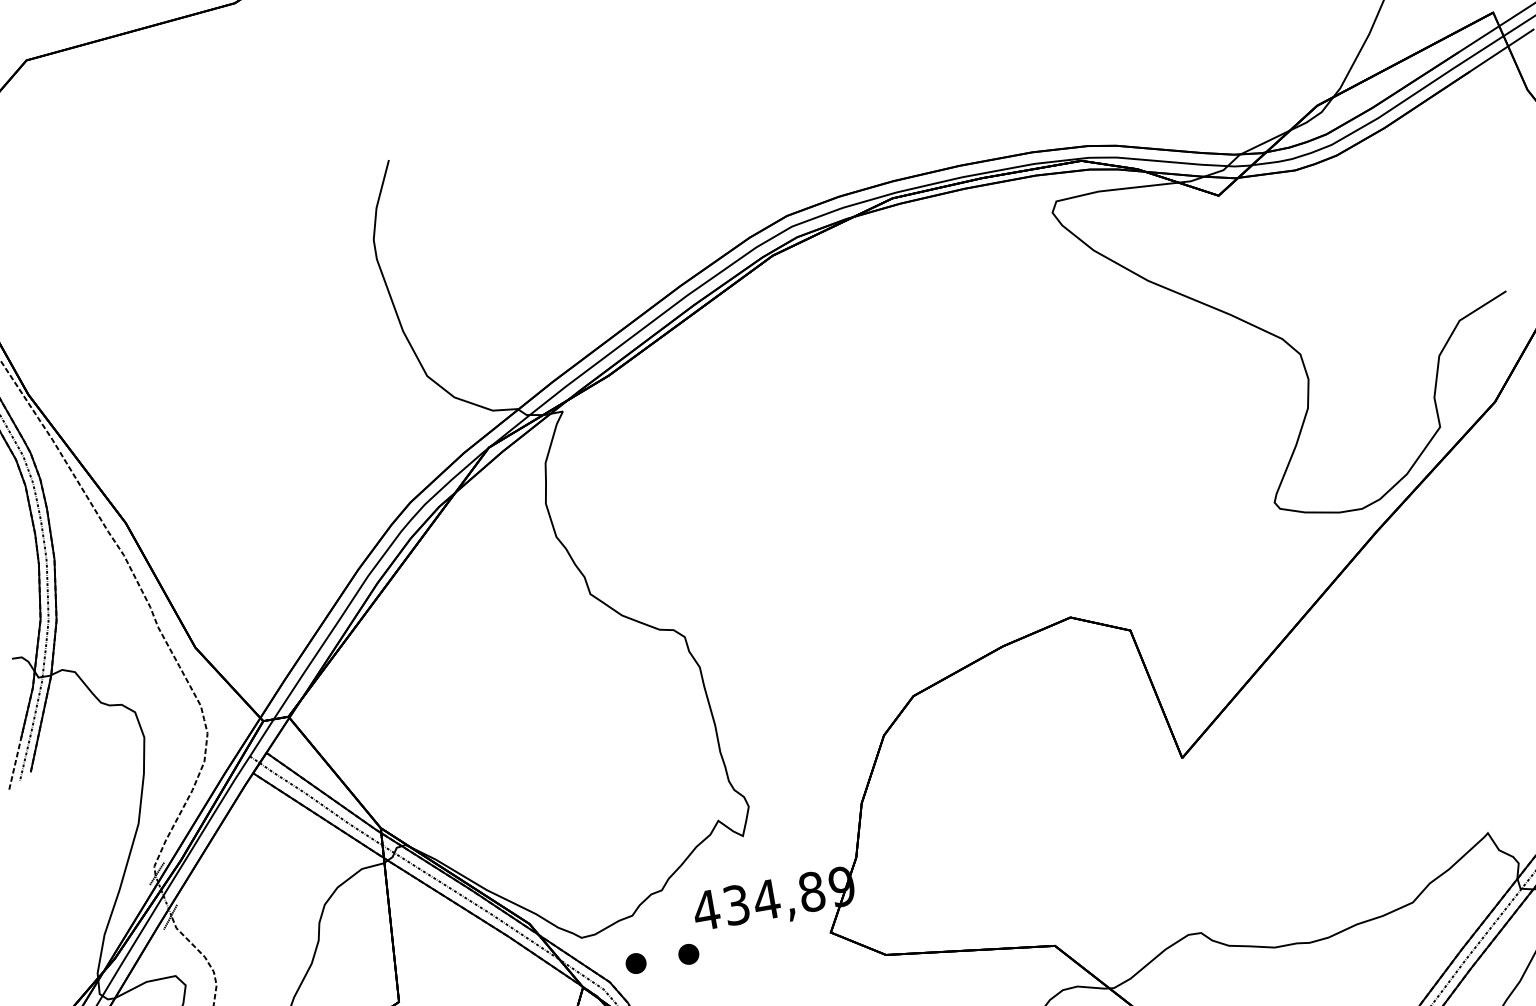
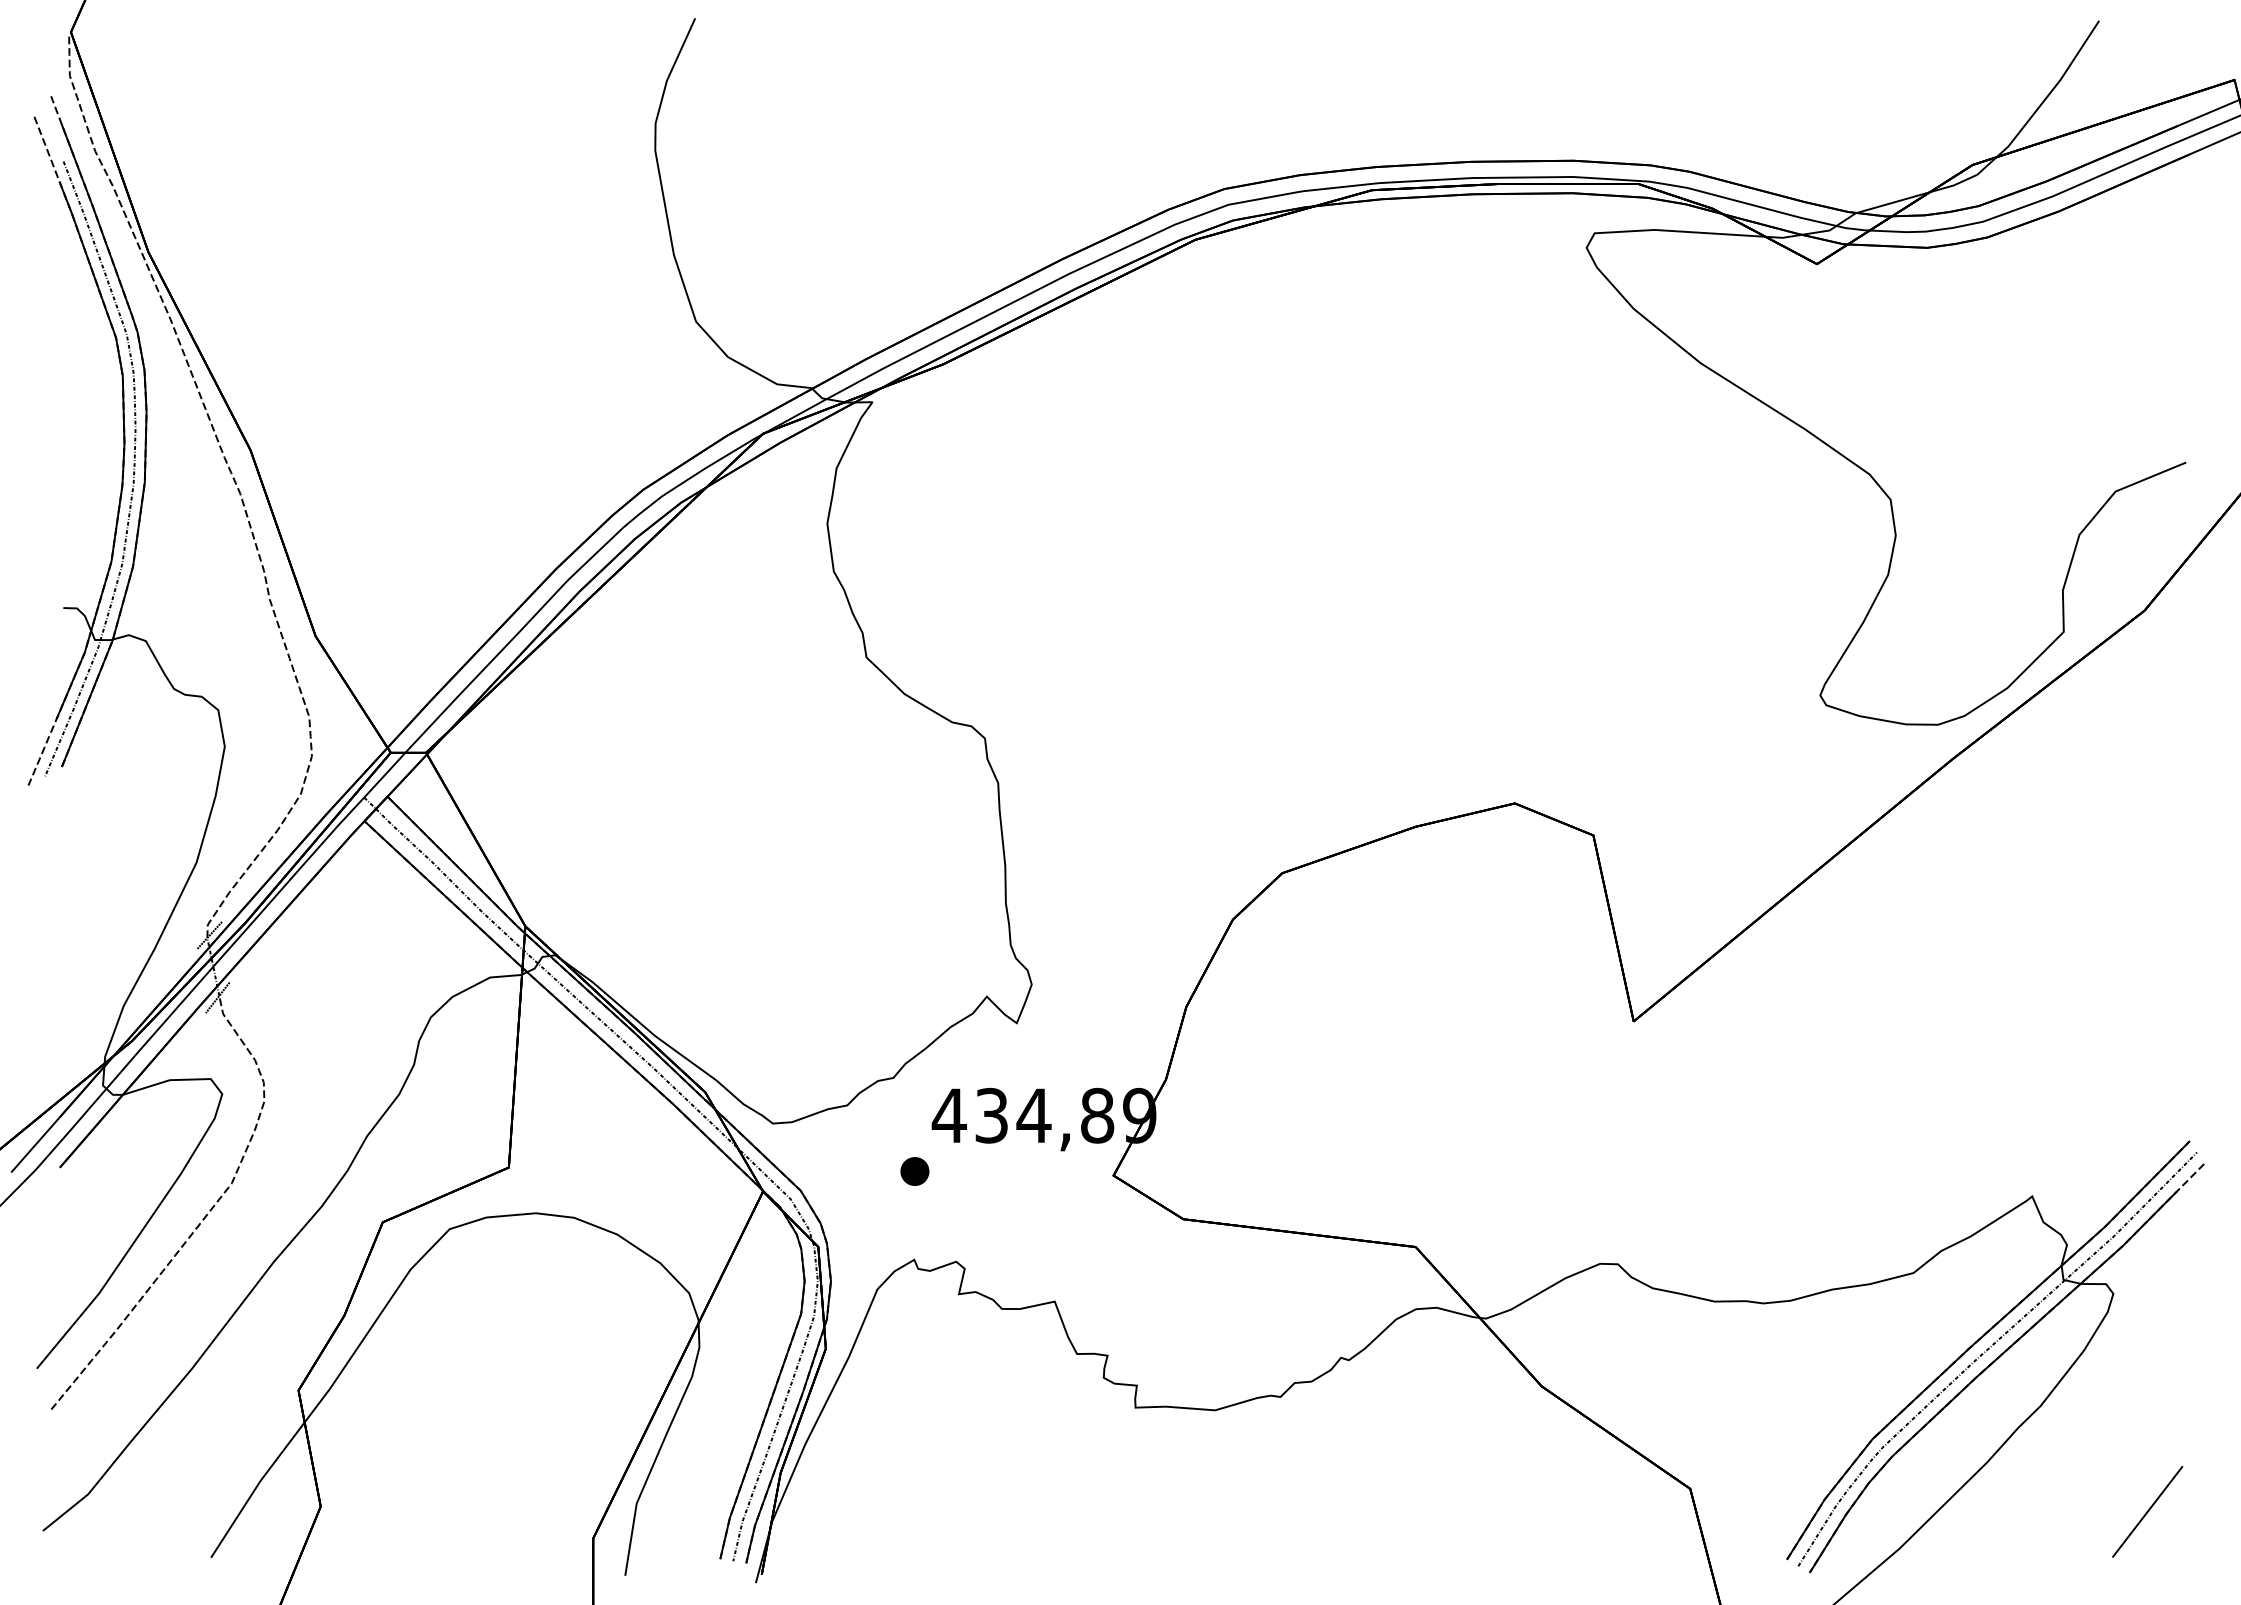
part: (635, 963) -> (840, 1171), removed

